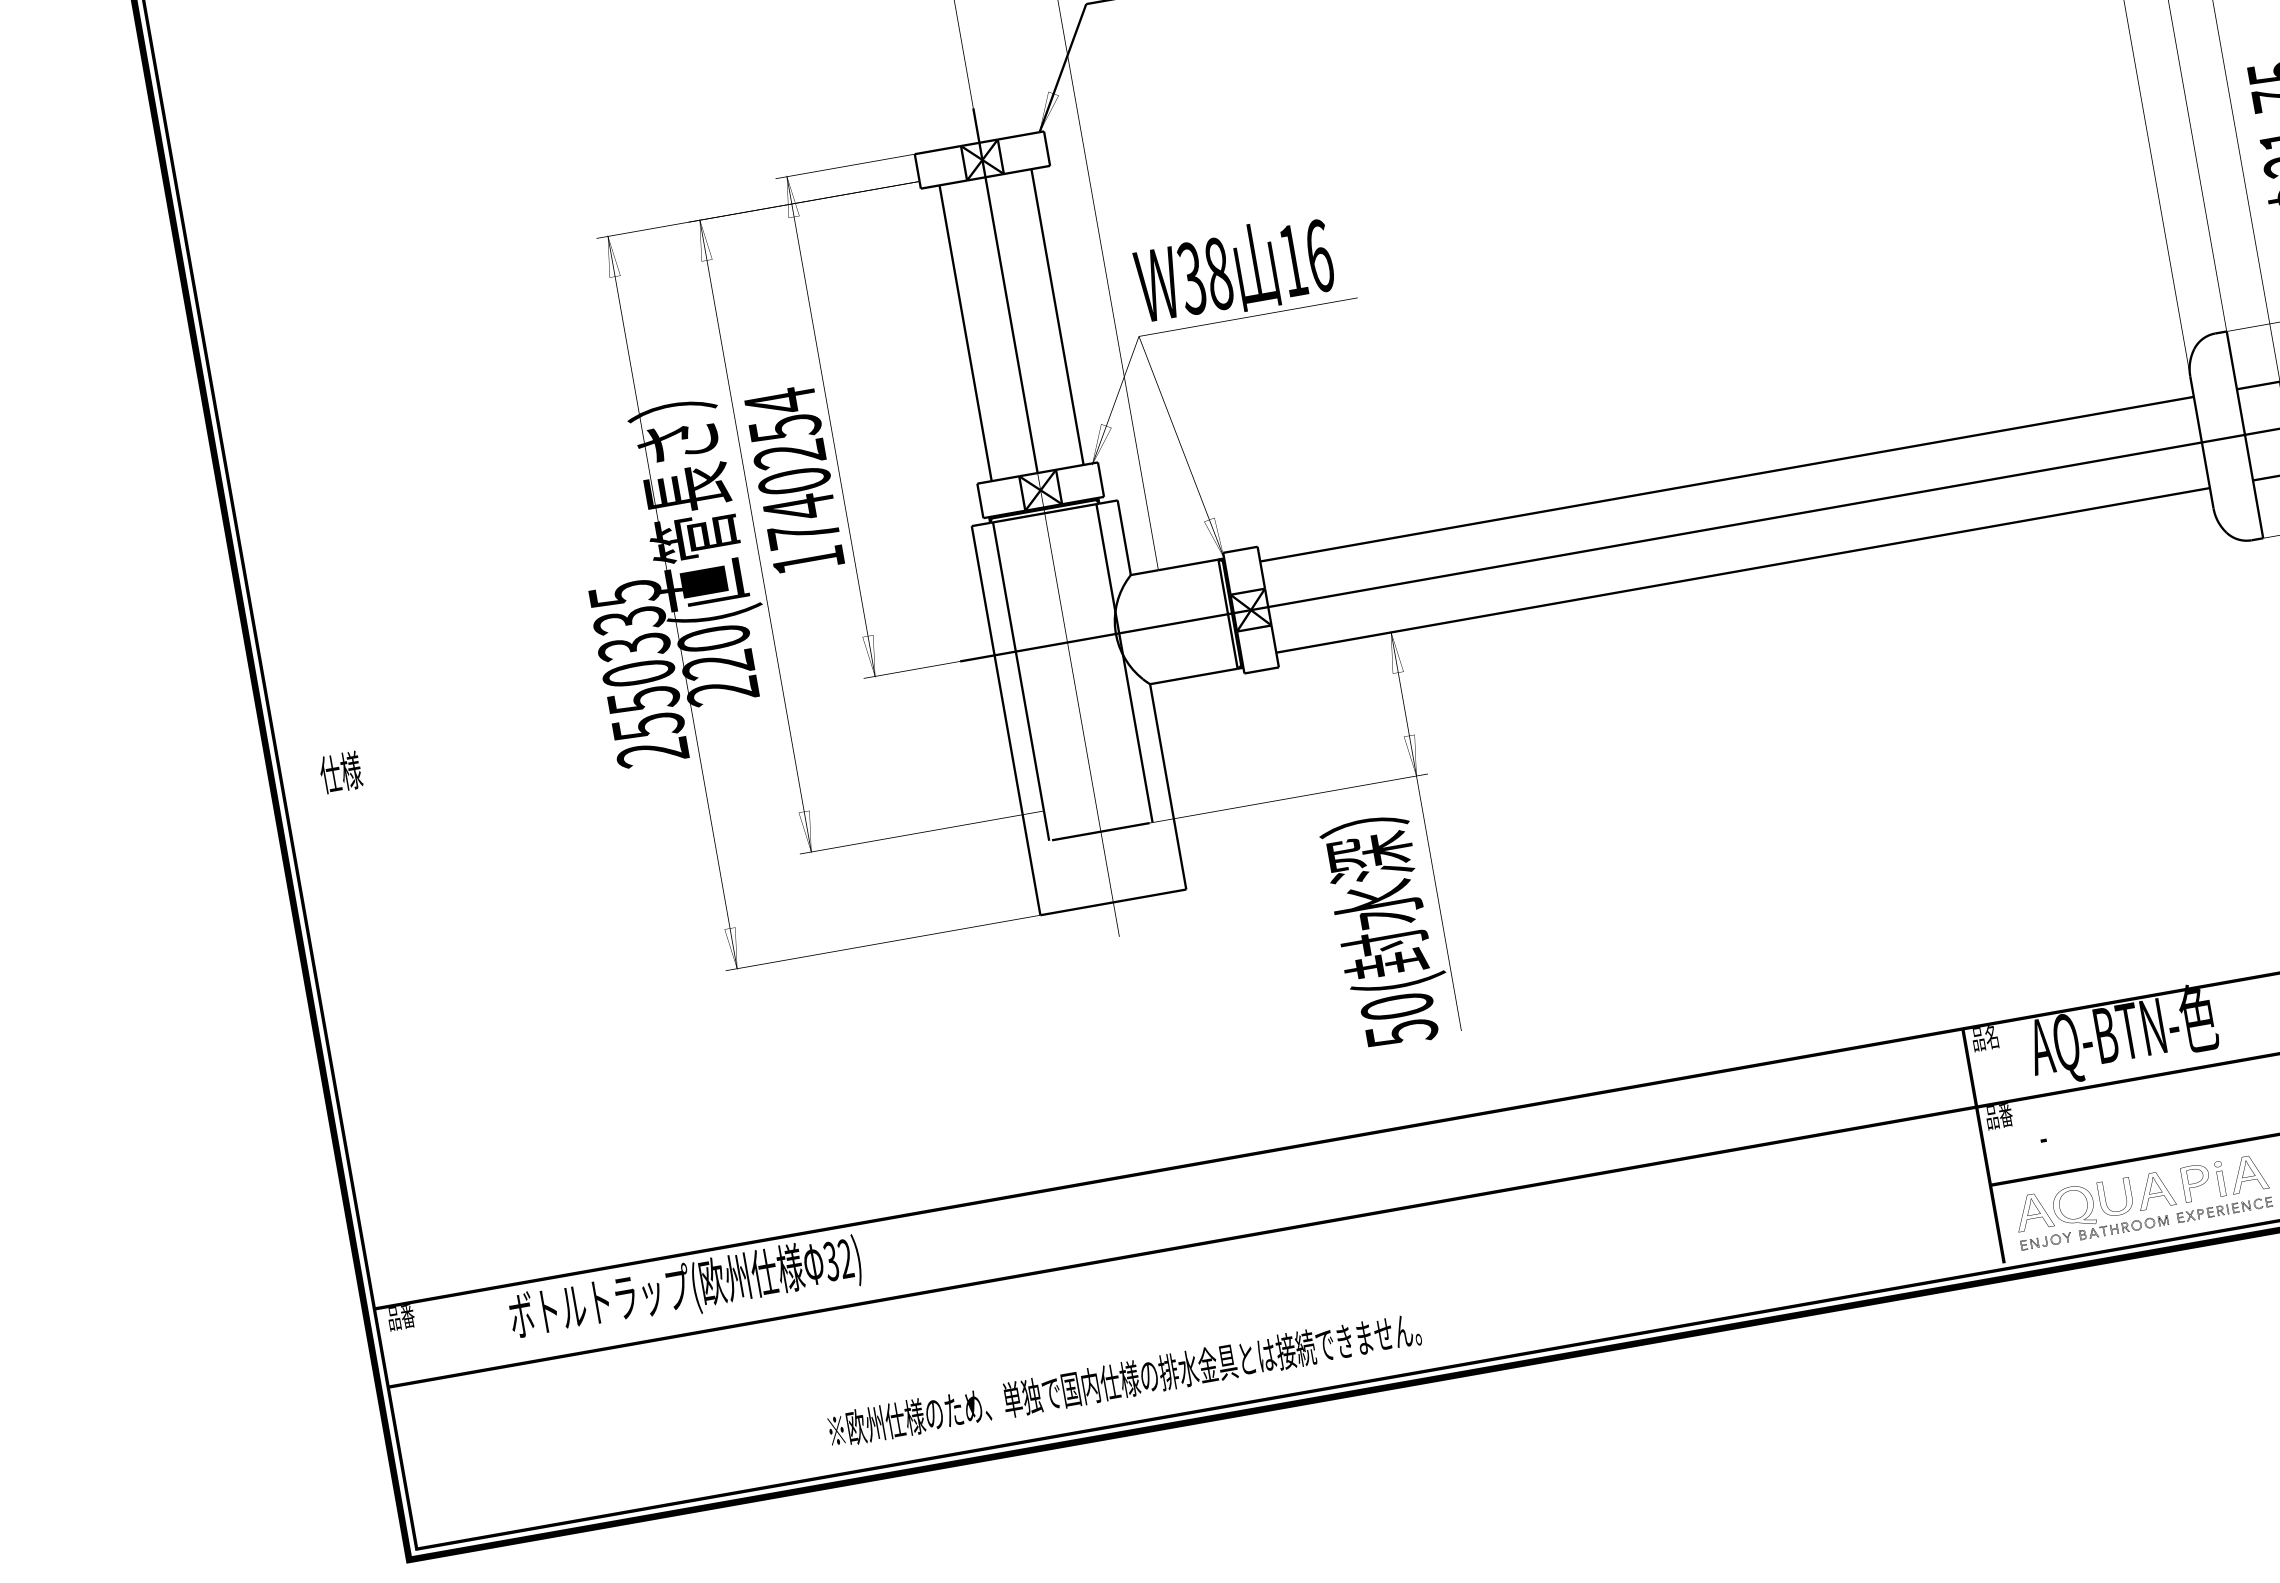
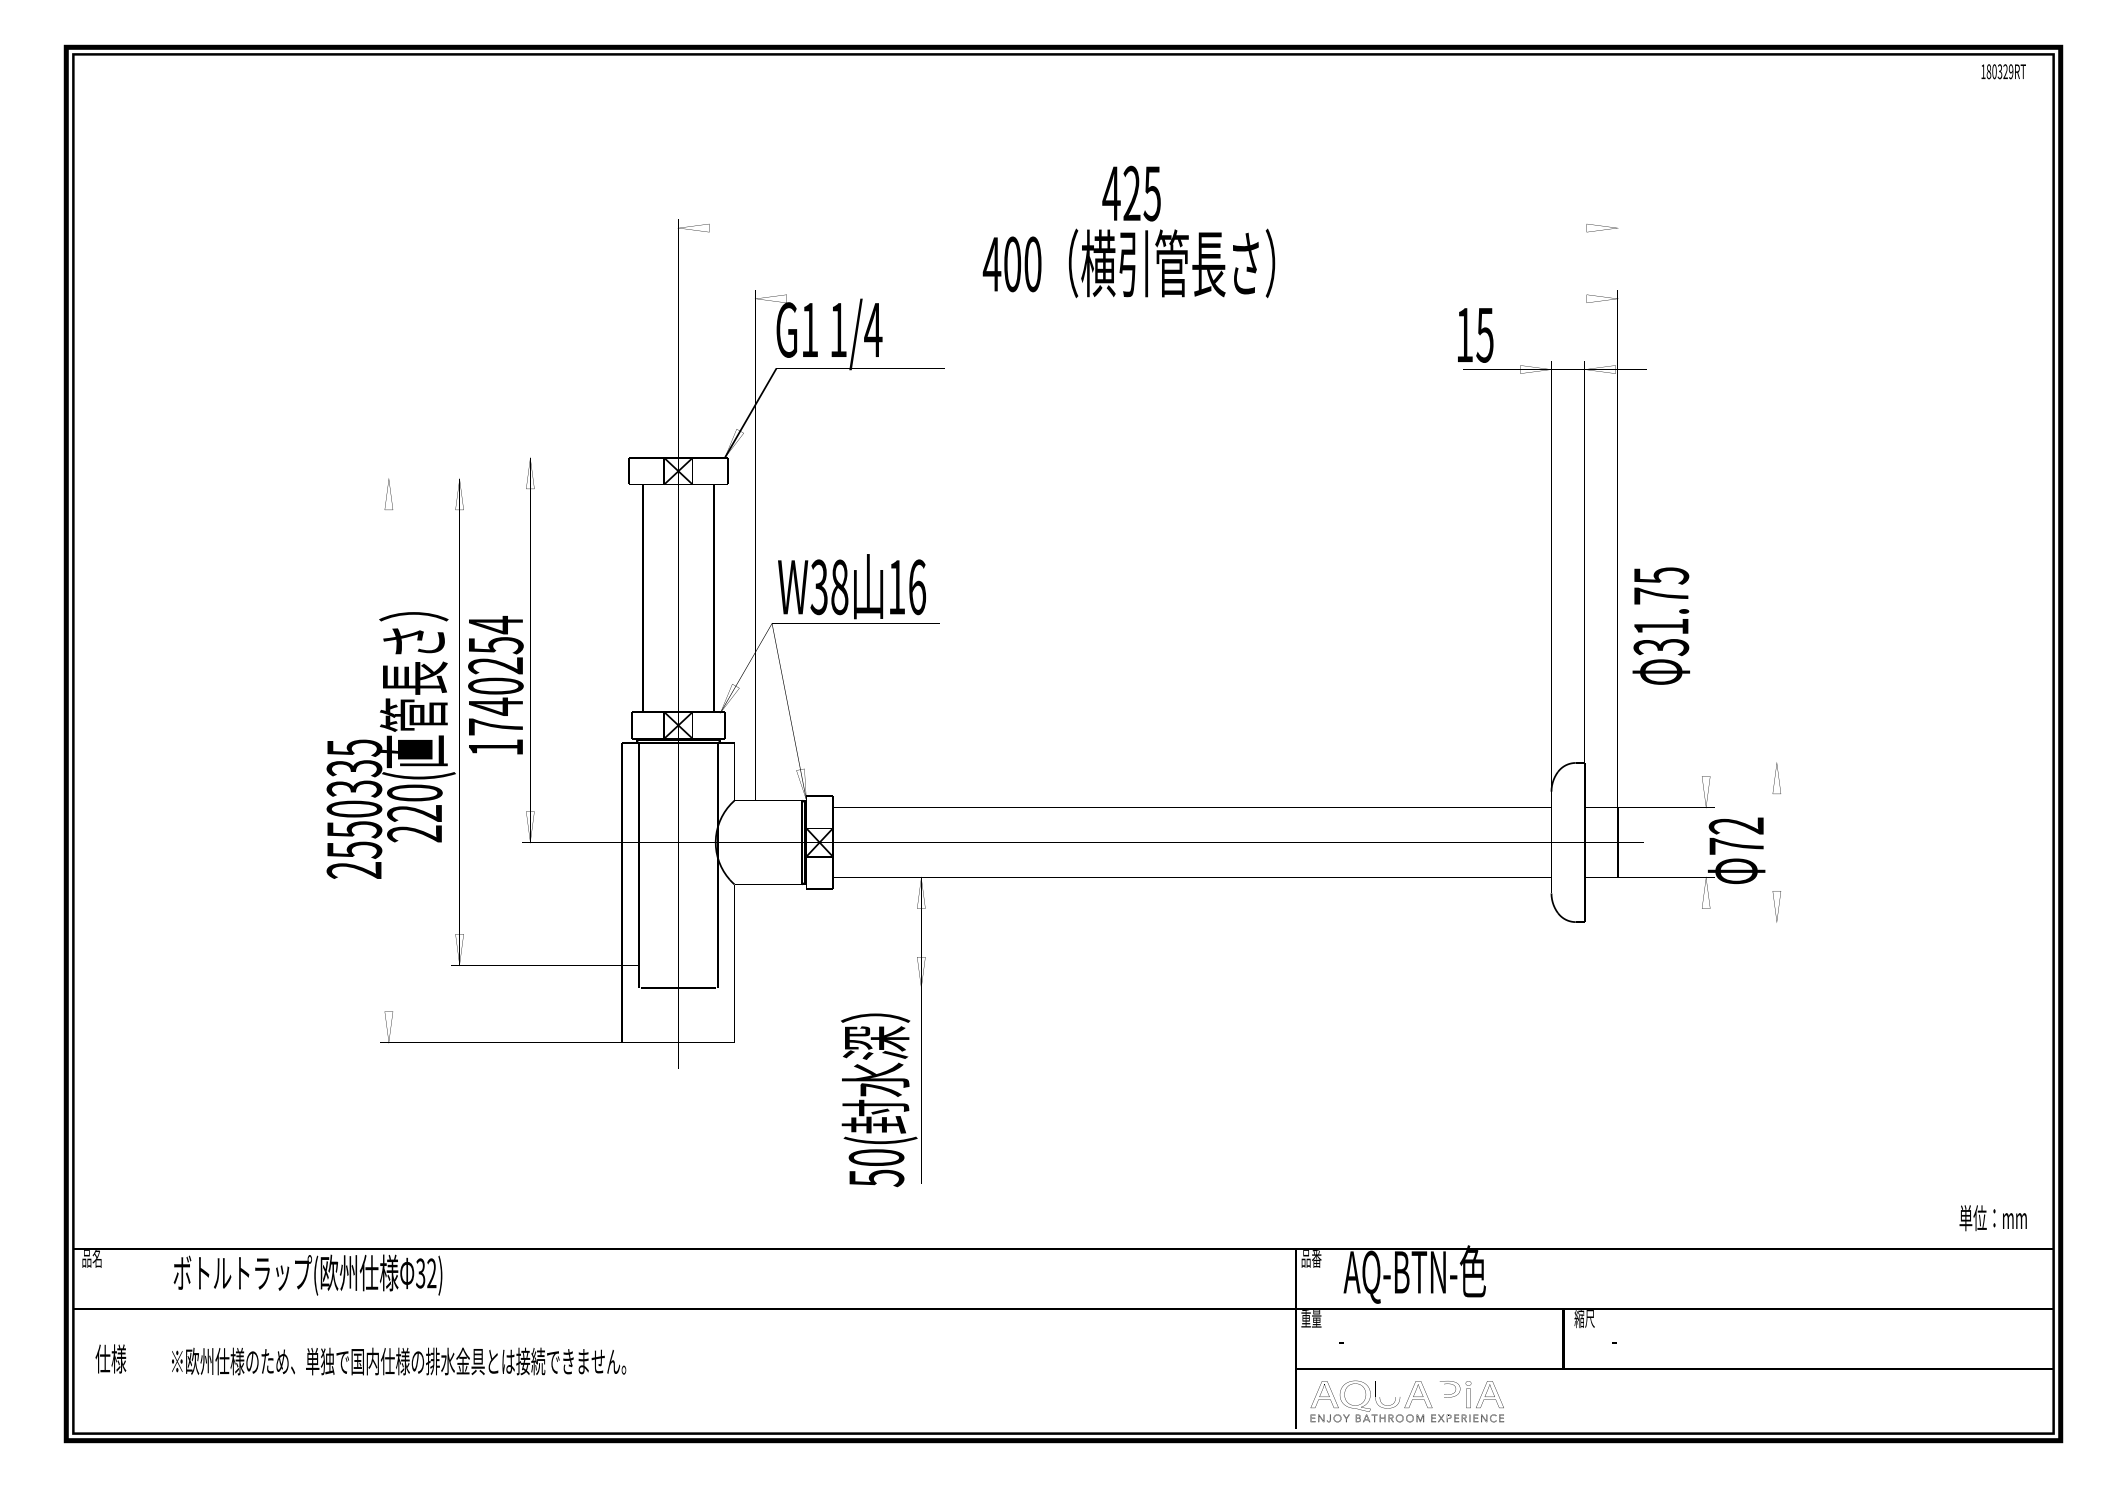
text: (340, 772) -> (110, 1358), moved
text: (1991, 1036) -> (1316, 1258), 品名 -> 品番
text: (1999, 1117) -> (1311, 1319), 品番 -> 重量
text: (407, 1316) -> (97, 1258), 品番 -> 品名
text: (1125, 1379) -> (399, 1361), moved

